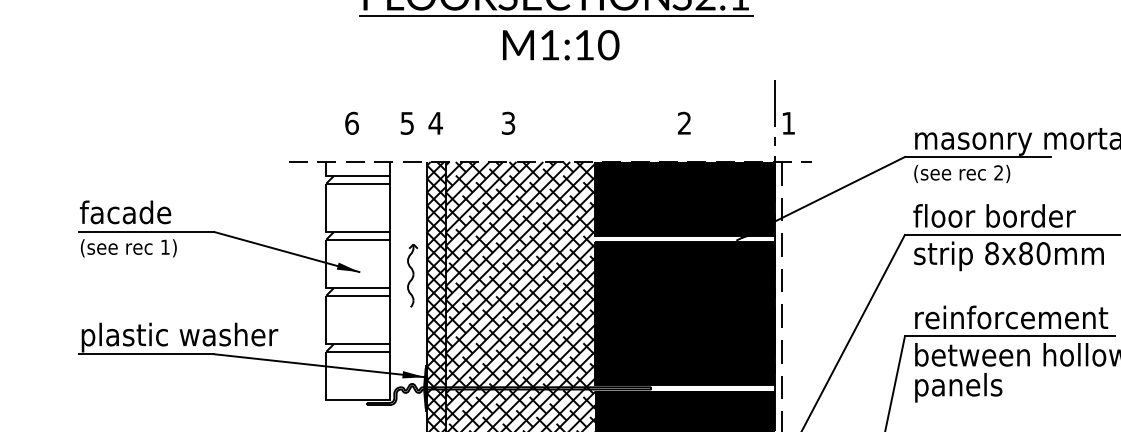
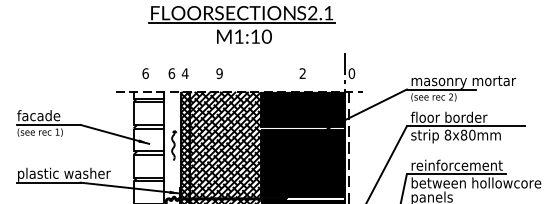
text: (406, 123) -> (171, 73), 5 -> 6
text: (508, 123) -> (219, 73), 3 -> 9
text: (787, 123) -> (351, 73), 1 -> 0

